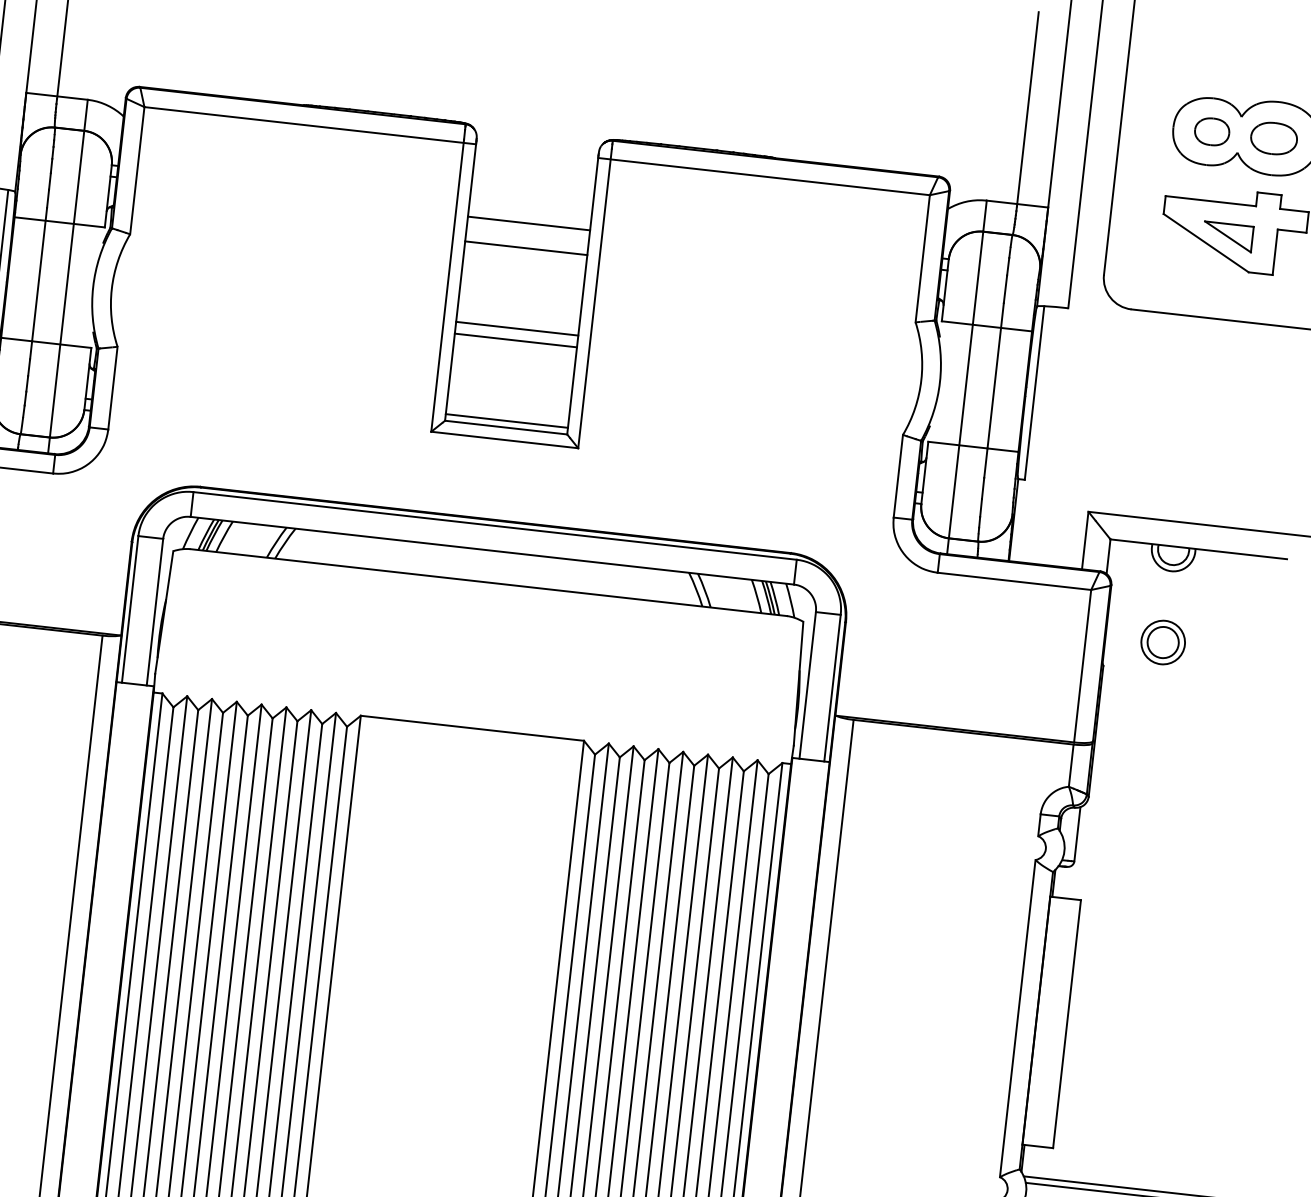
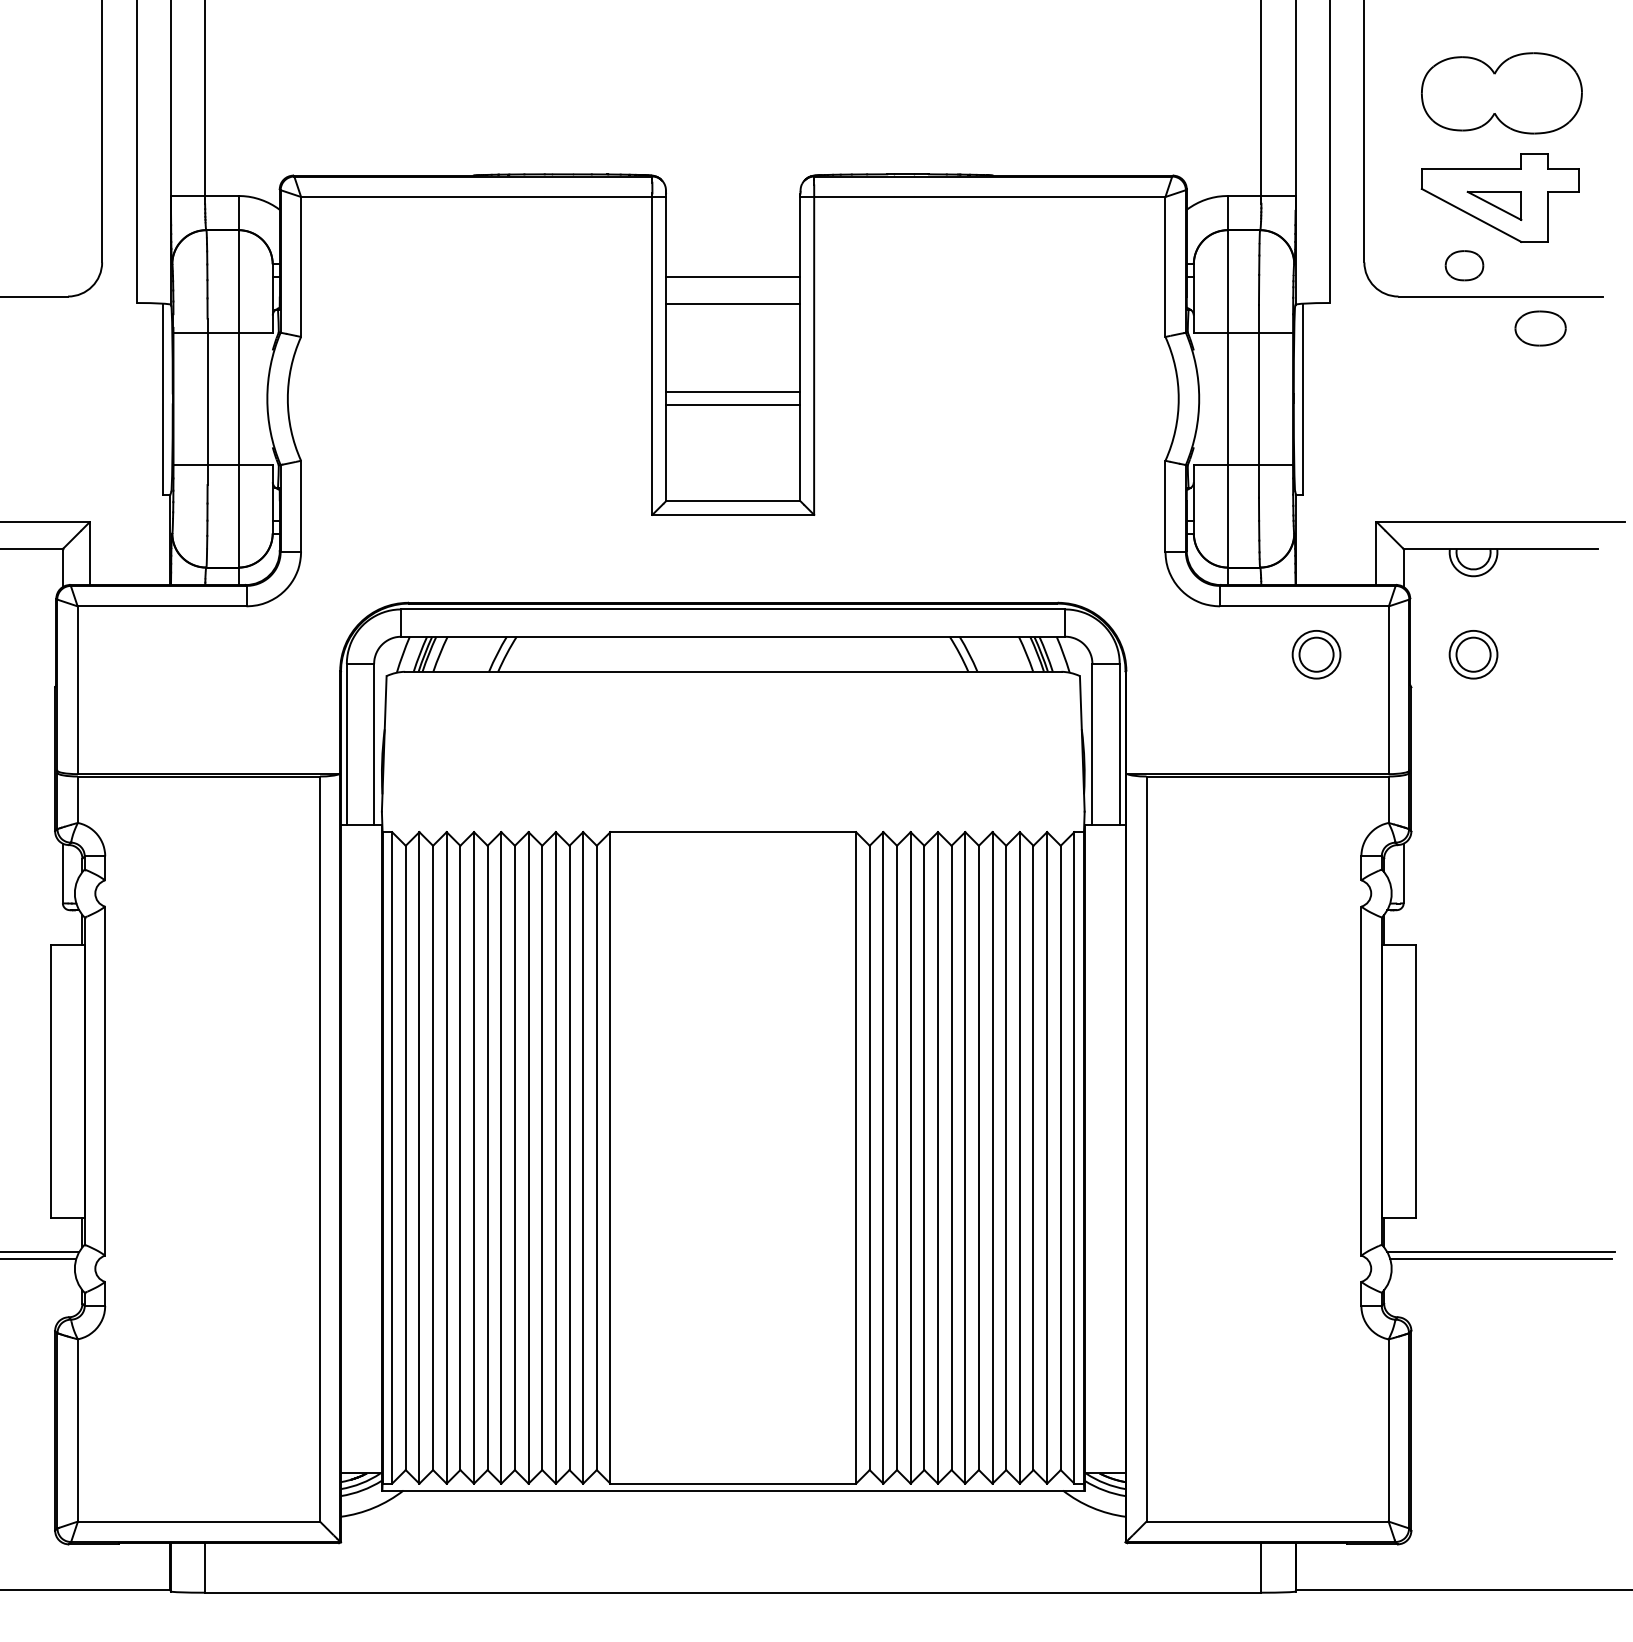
part: (1212, 131) -> (1464, 265), moved
part: (1273, 138) -> (1540, 328), moved
line: (507, 420) -> (733, 493), removed
part: (1020, 626) -> (1316, 654), added

